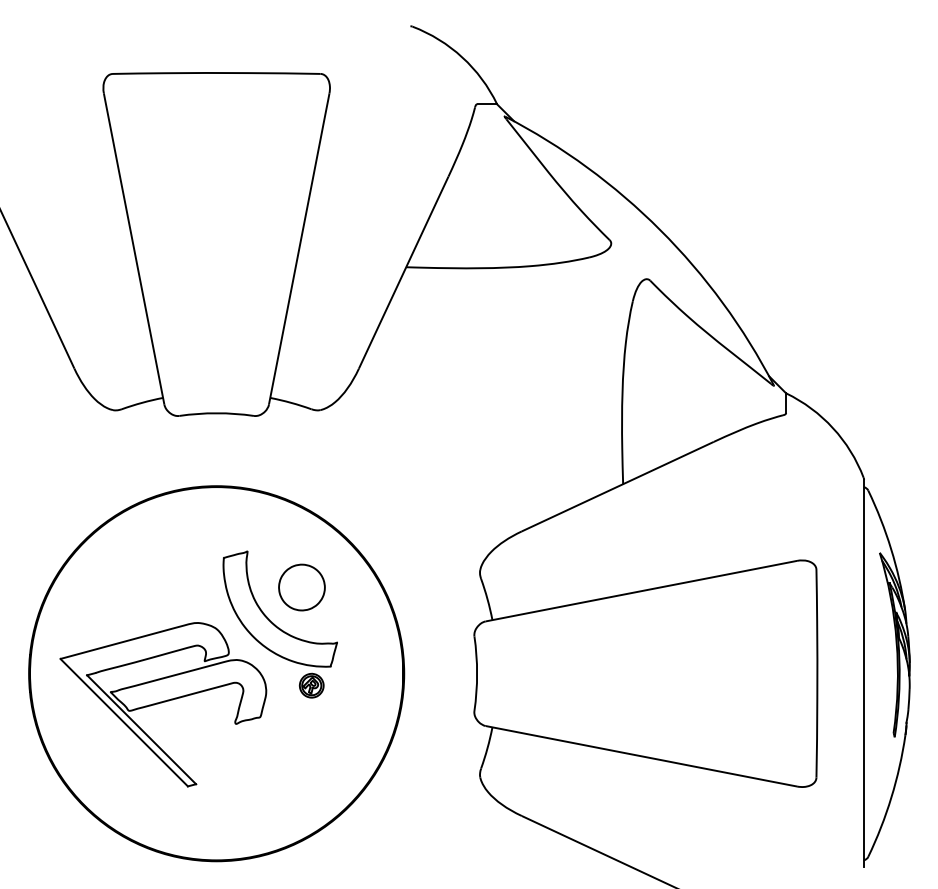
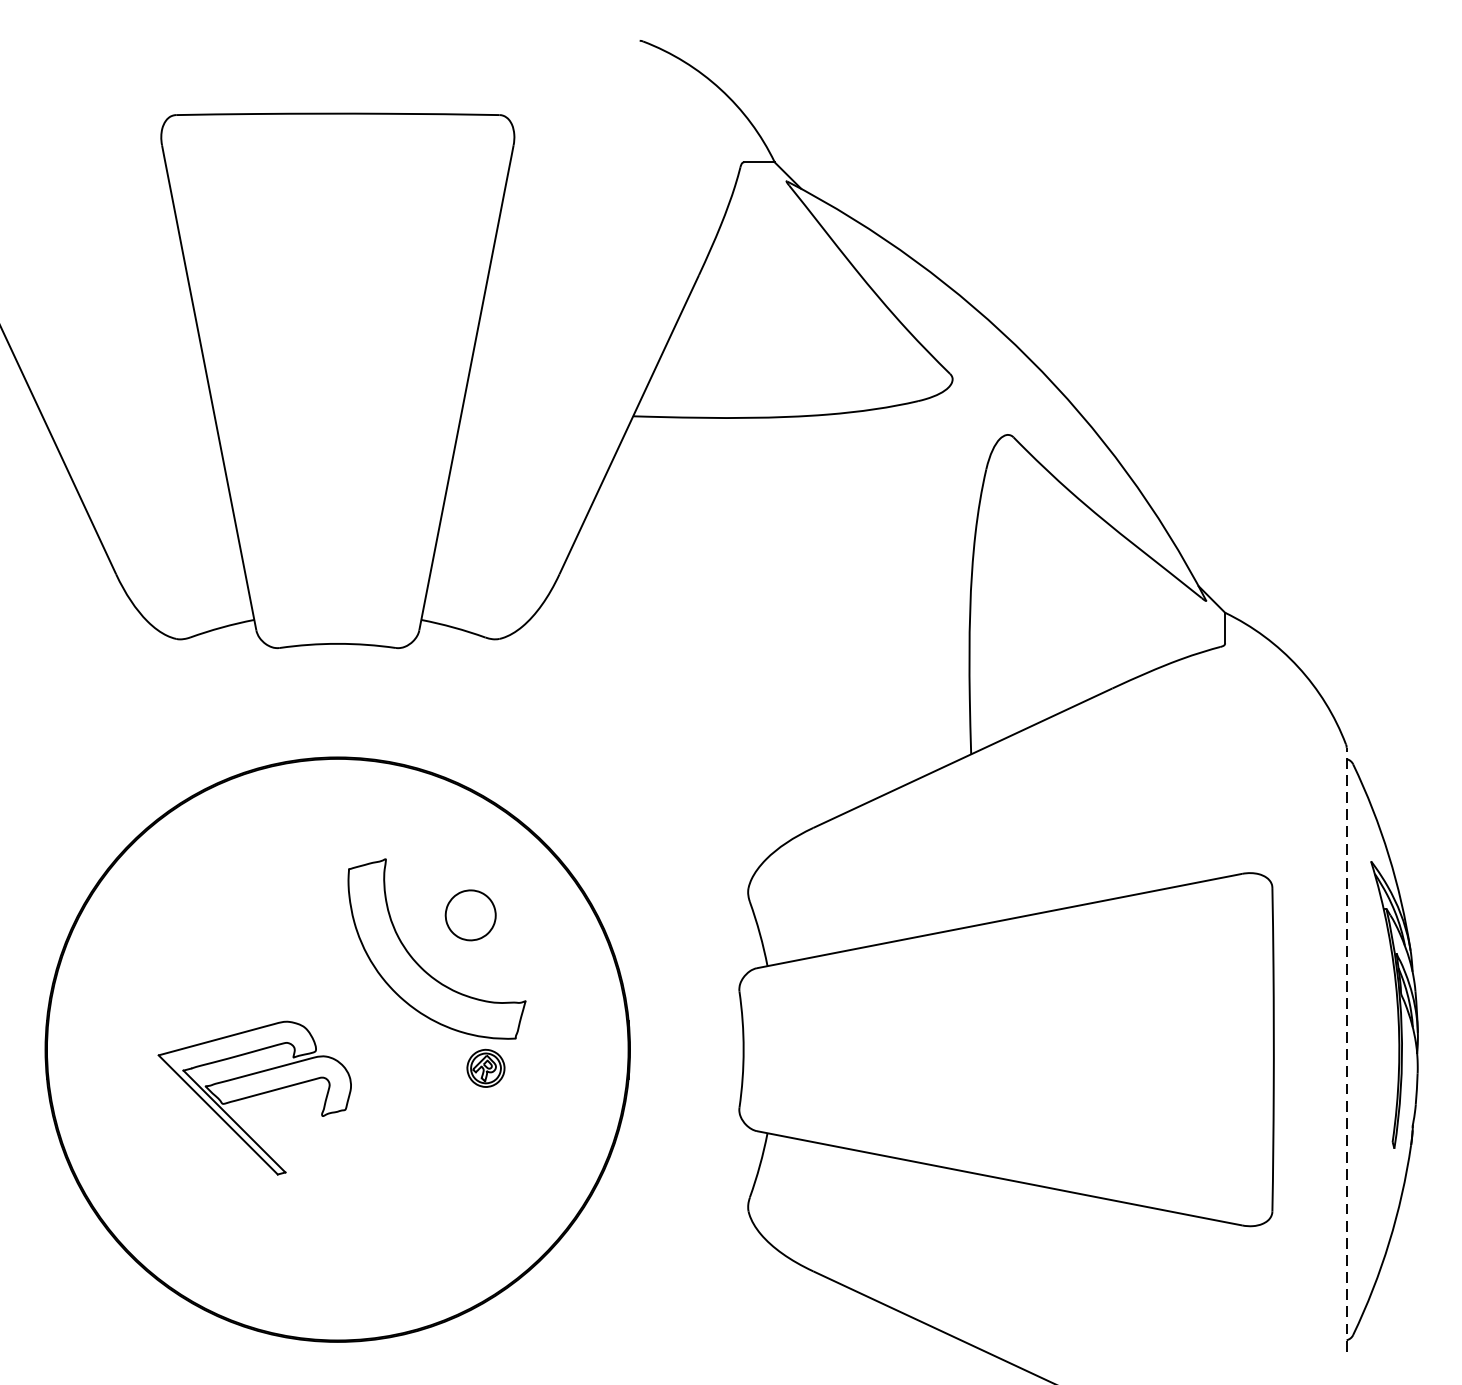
part: (301, 587) -> (470, 915), size x0.7
line: (864, 673) -> (1347, 1049), solid -> dashed
part: (163, 704) -> (254, 1097), size x0.6

